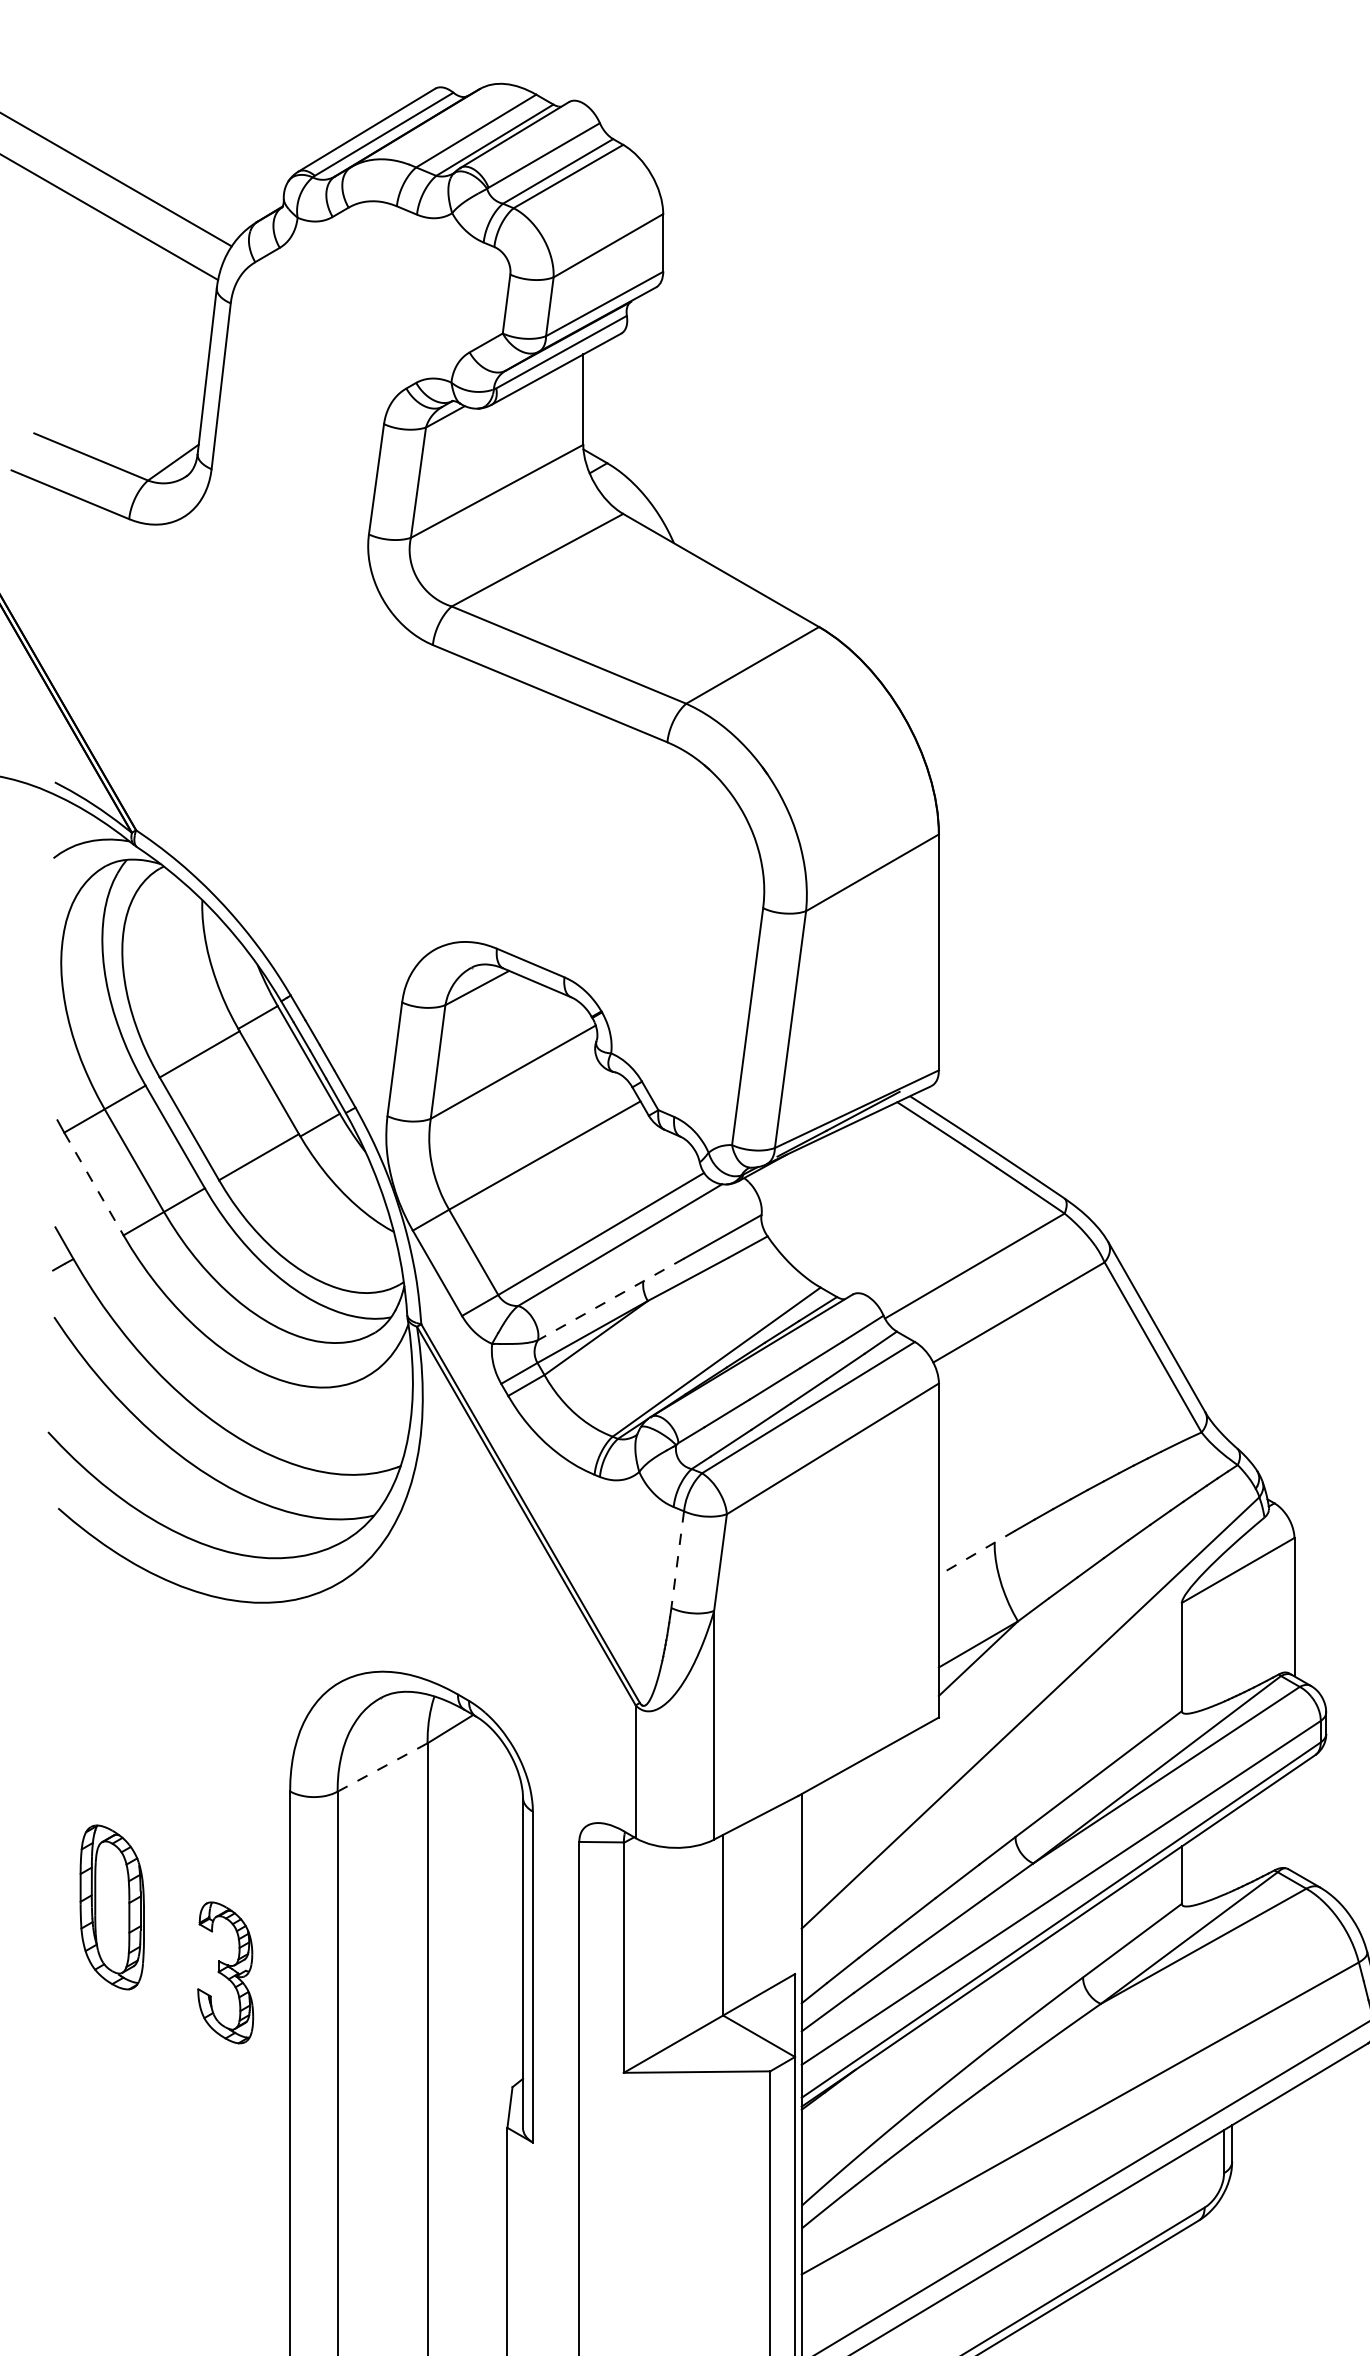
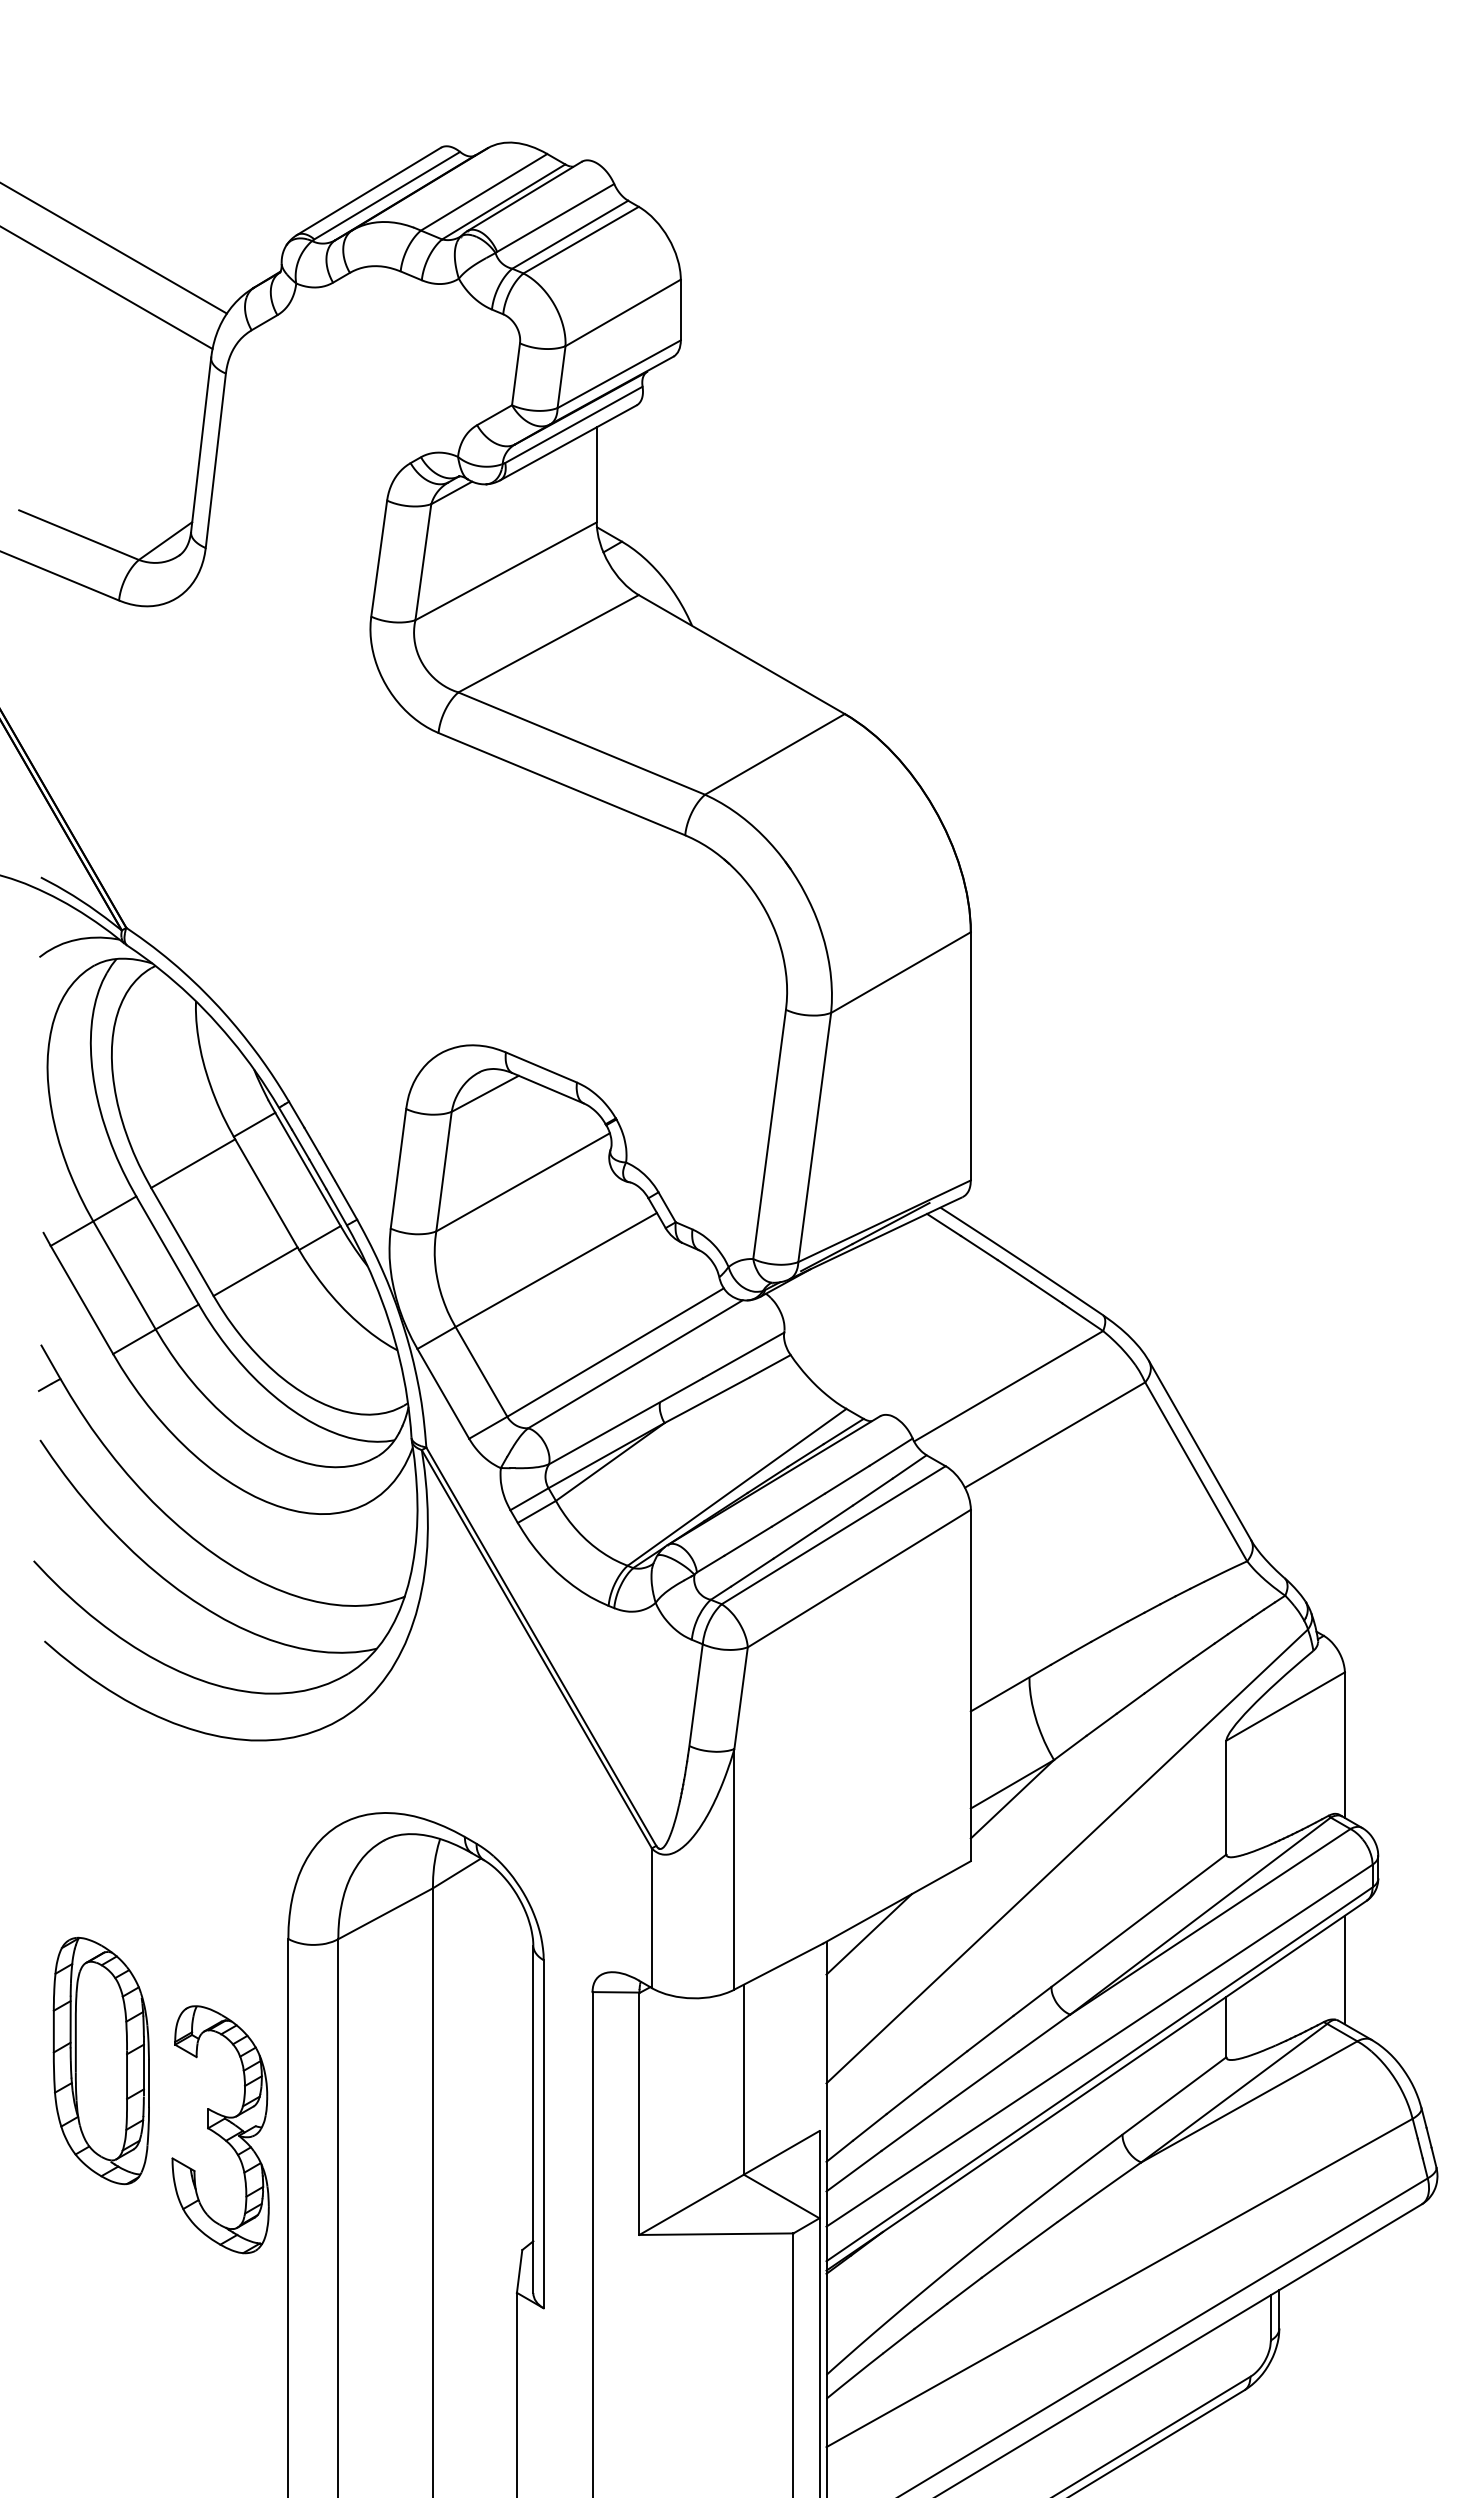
line: (94, 1184) -> (82, 1300), dashed -> solid
line: (610, 1299) -> (625, 1421), dashed -> solid
line: (976, 1553) -> (1010, 1688), dashed -> solid
line: (677, 1560) -> (695, 1696), dashed -> solid
line: (382, 1767) -> (385, 1913), dashed -> solid
line: (841, 1787) -> (868, 1934), added
line: (1294, 1820) -> (1344, 1969), added
part: (111, 1906) -> (100, 2060), size x1.43
part: (225, 1972) -> (220, 2129), size x1.67

